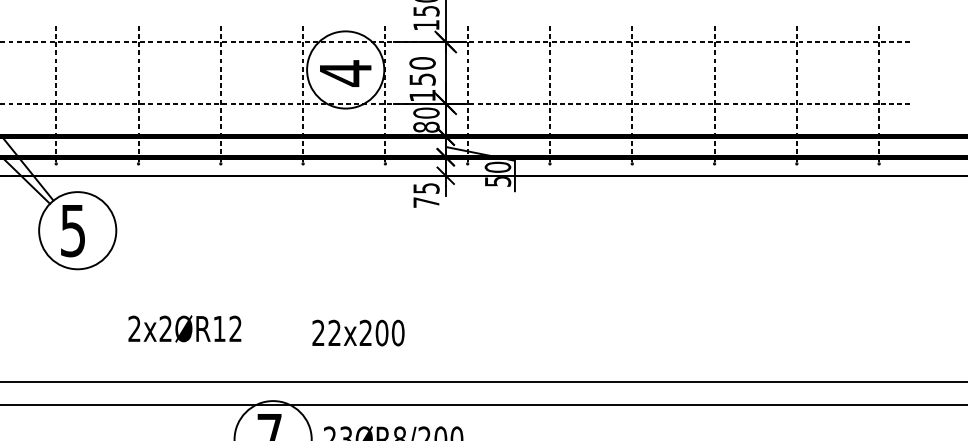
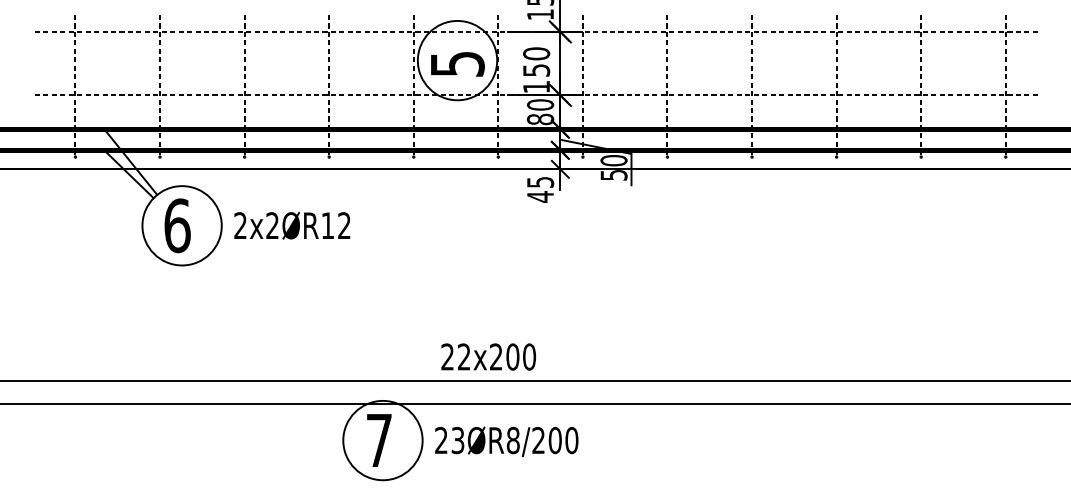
text: (345, 73) -> (457, 64), 4 -> 5
text: (426, 202) -> (540, 196), 75 -> 45
text: (73, 230) -> (177, 225), 5 -> 6
text: (185, 328) -> (292, 225), moved
text: (358, 332) -> (488, 356), moved

